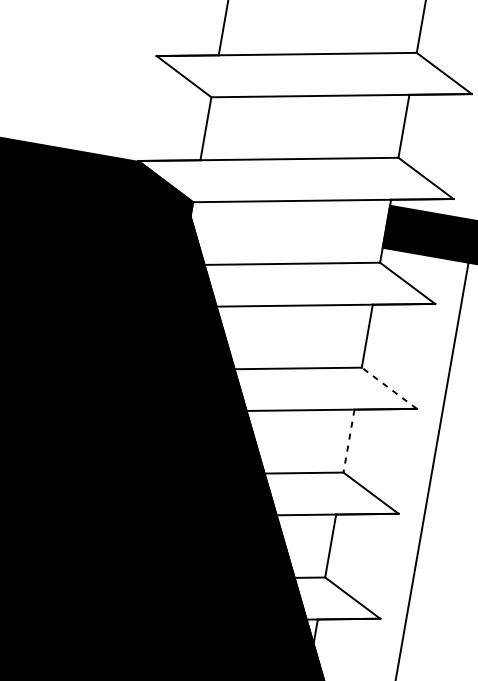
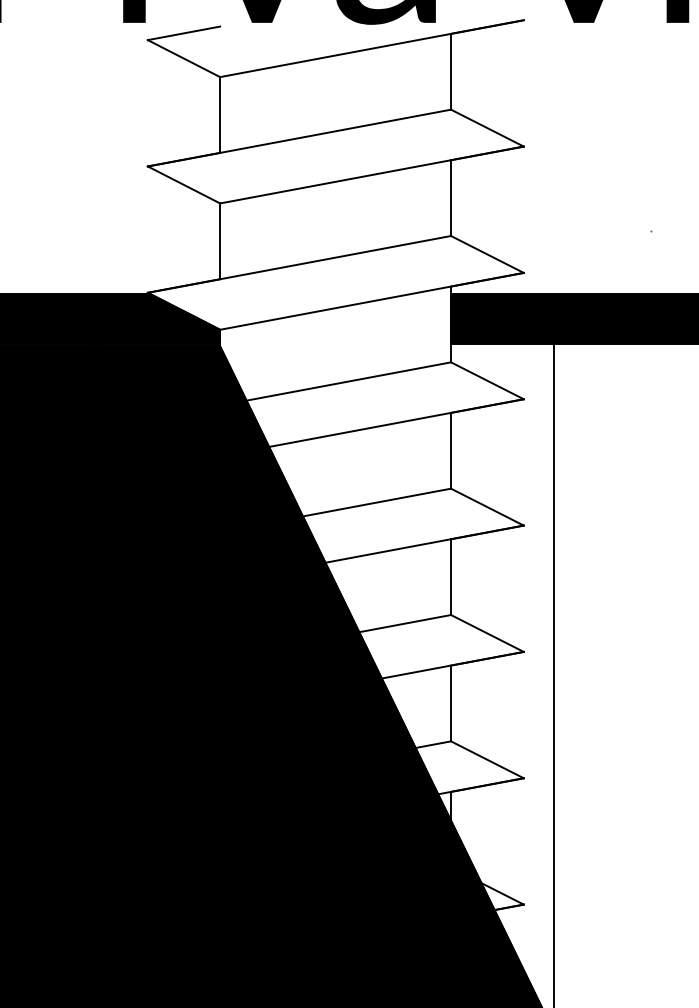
line: (389, 388) -> (487, 507), dashed -> solid
line: (349, 441) -> (451, 577), dashed -> solid

